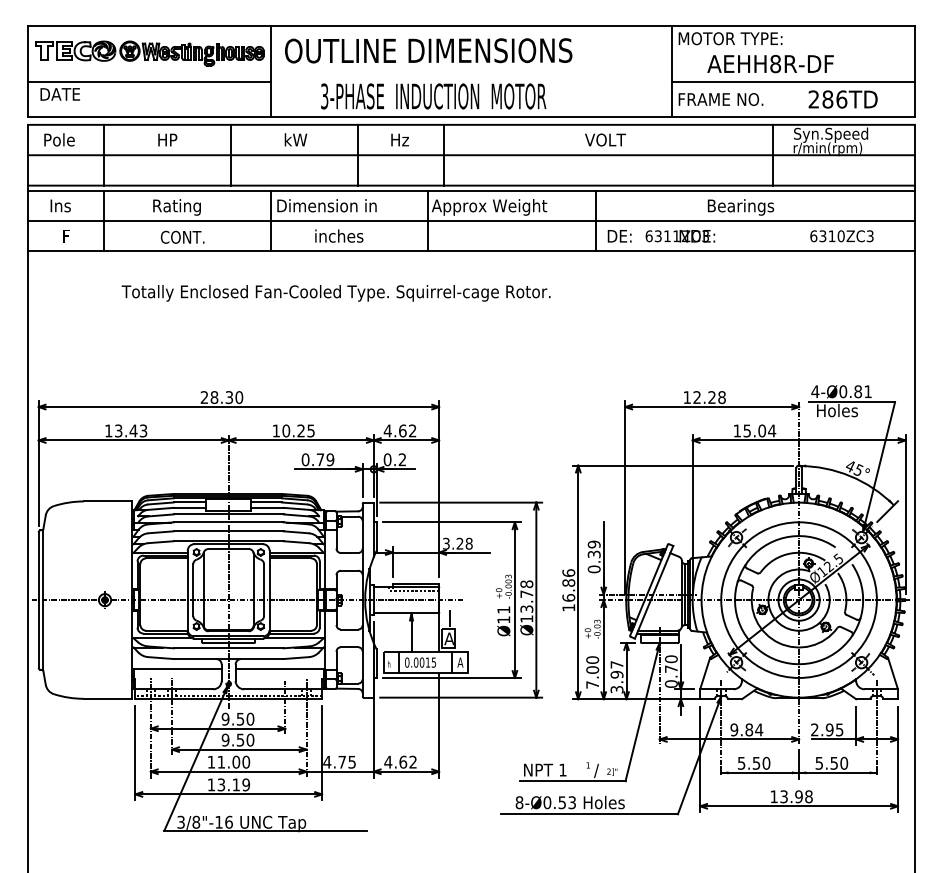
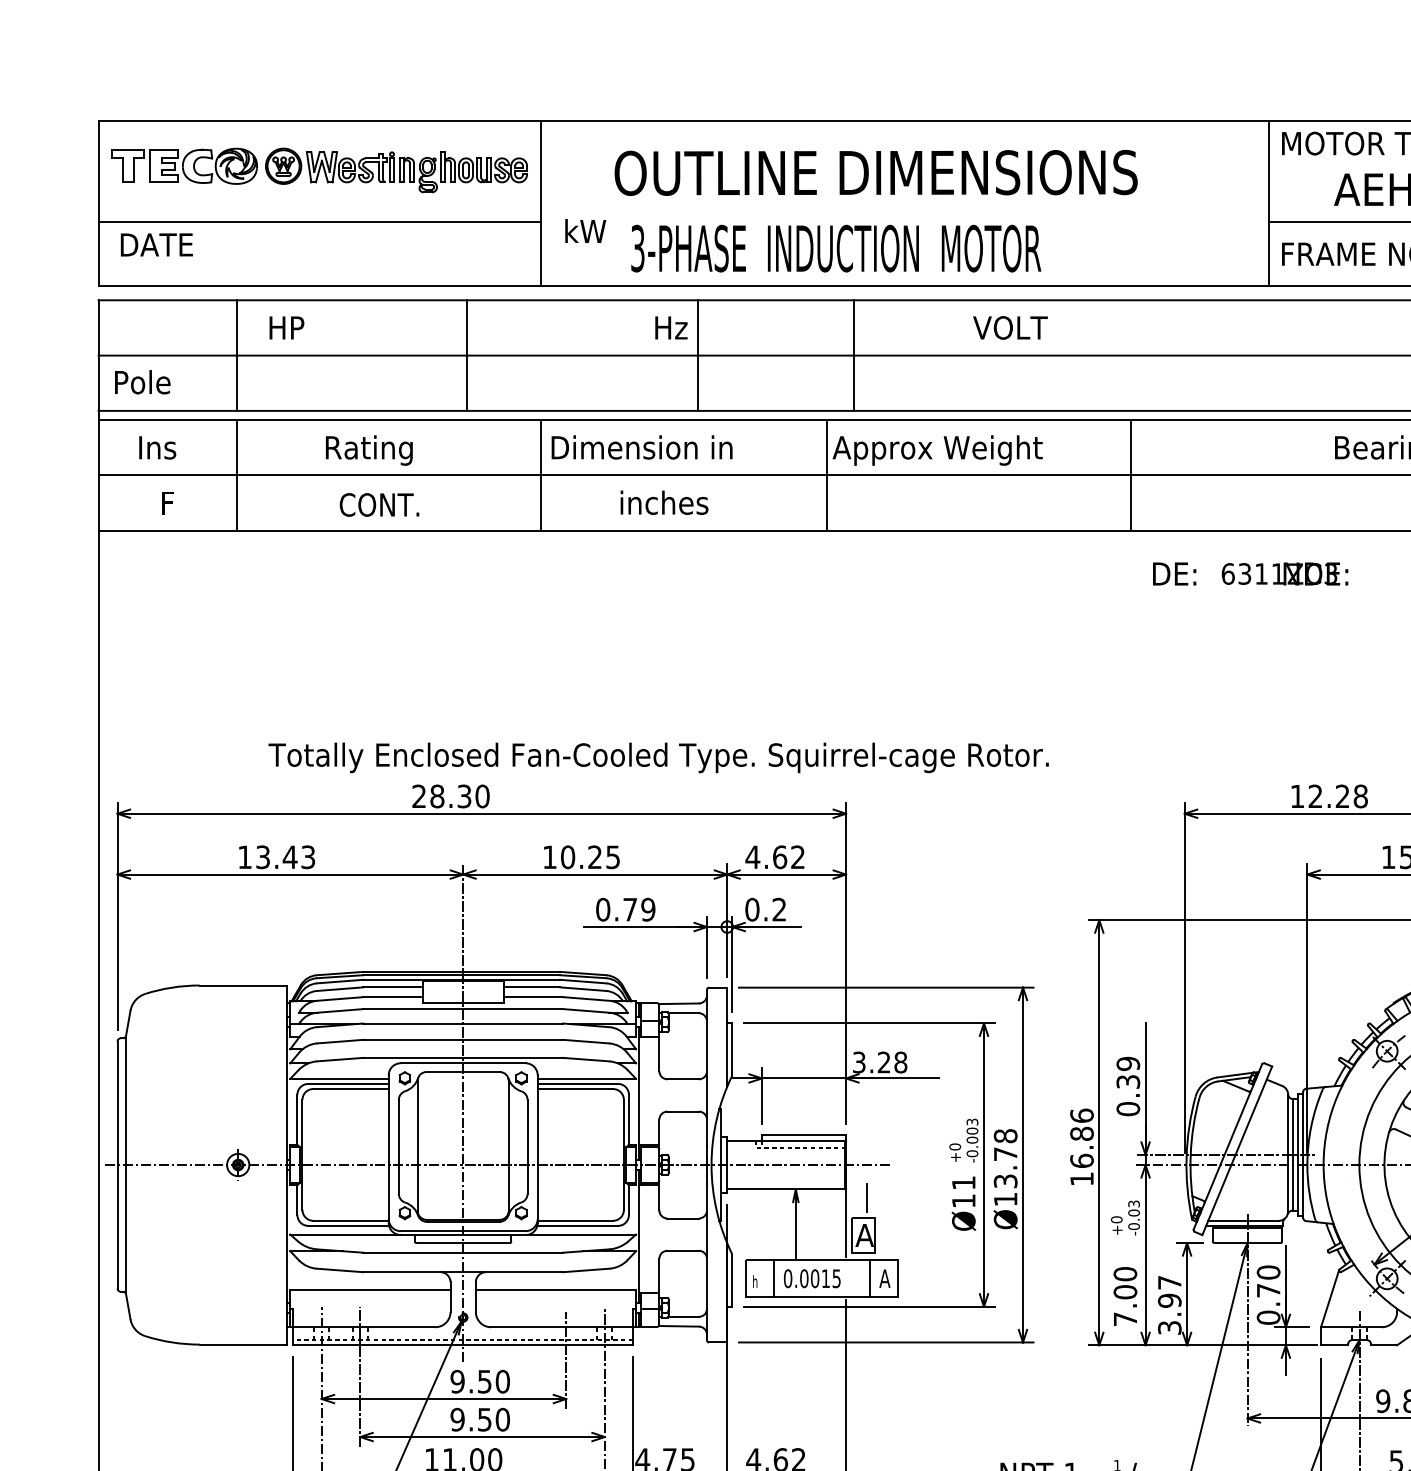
text: (428, 50) -> (875, 172), moved
text: (59, 139) -> (142, 381), moved
text: (167, 139) -> (286, 326), moved
text: (295, 139) -> (584, 230), moved
text: (399, 139) -> (670, 326), moved
text: (605, 139) -> (1010, 326), moved
text: (661, 236) -> (1250, 574), moved
text: (335, 293) -> (657, 758), moved

